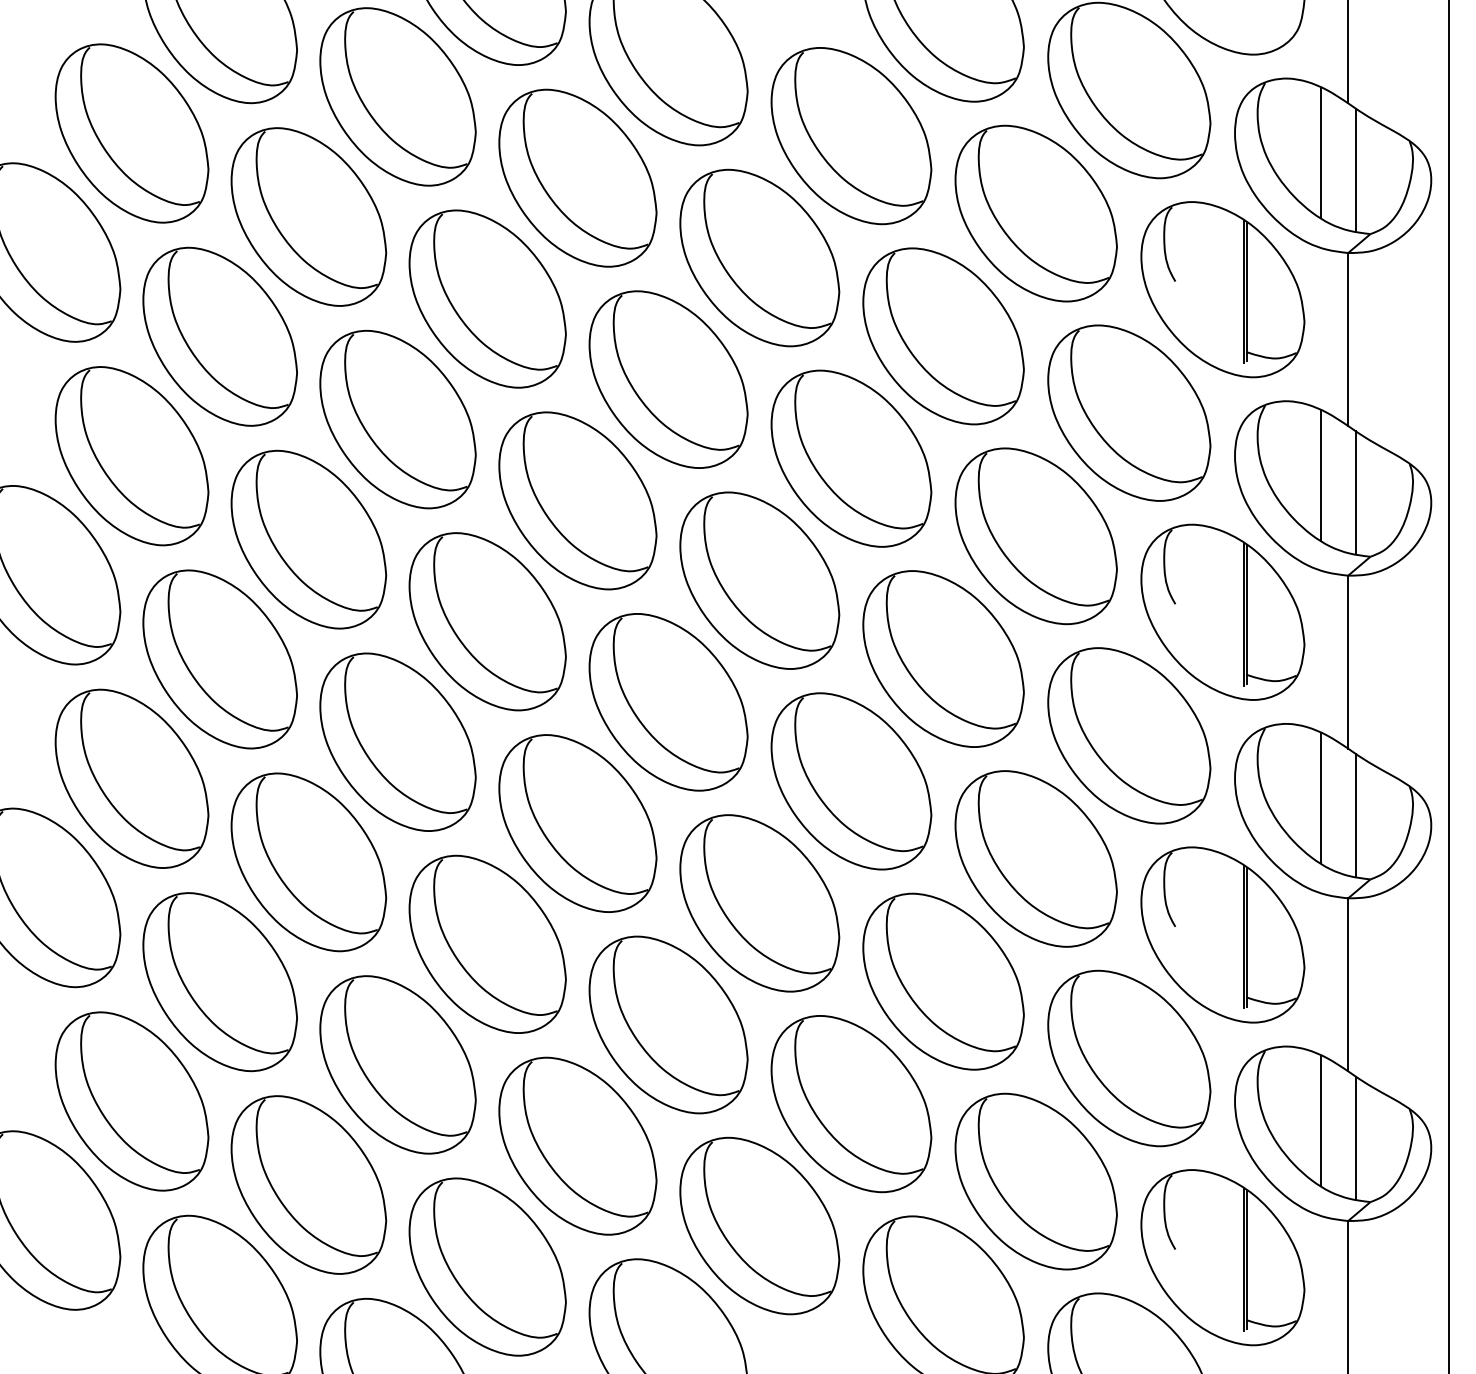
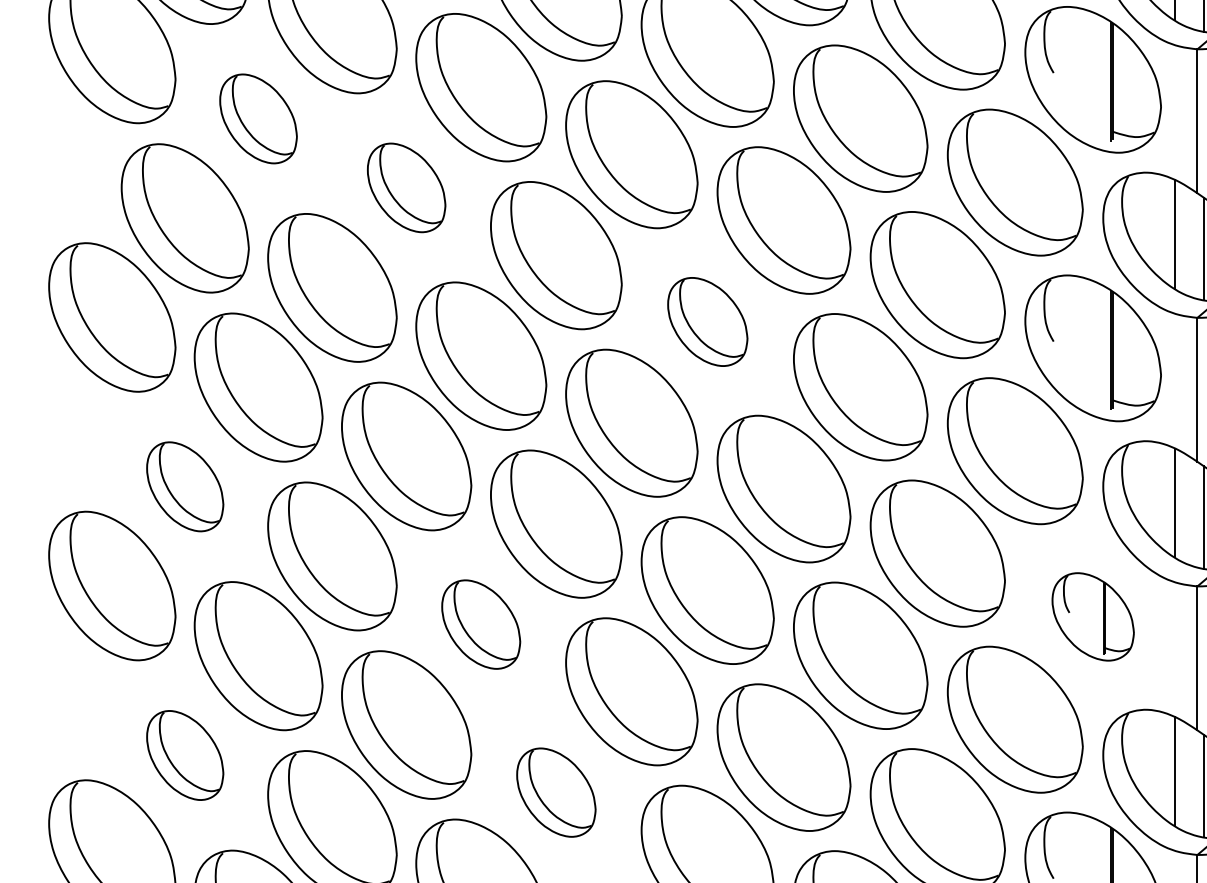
part: (219, 336) -> (258, 118), size x0.6
part: (397, 419) -> (406, 187), size x0.6
part: (759, 580) -> (707, 321), size x0.6
part: (131, 778) -> (184, 486), size x0.6
part: (1222, 934) -> (1092, 616), size x0.6
part: (487, 943) -> (481, 623), size x0.6
part: (131, 1101) -> (184, 755), size x0.6
part: (577, 1145) -> (556, 792), size x0.6

